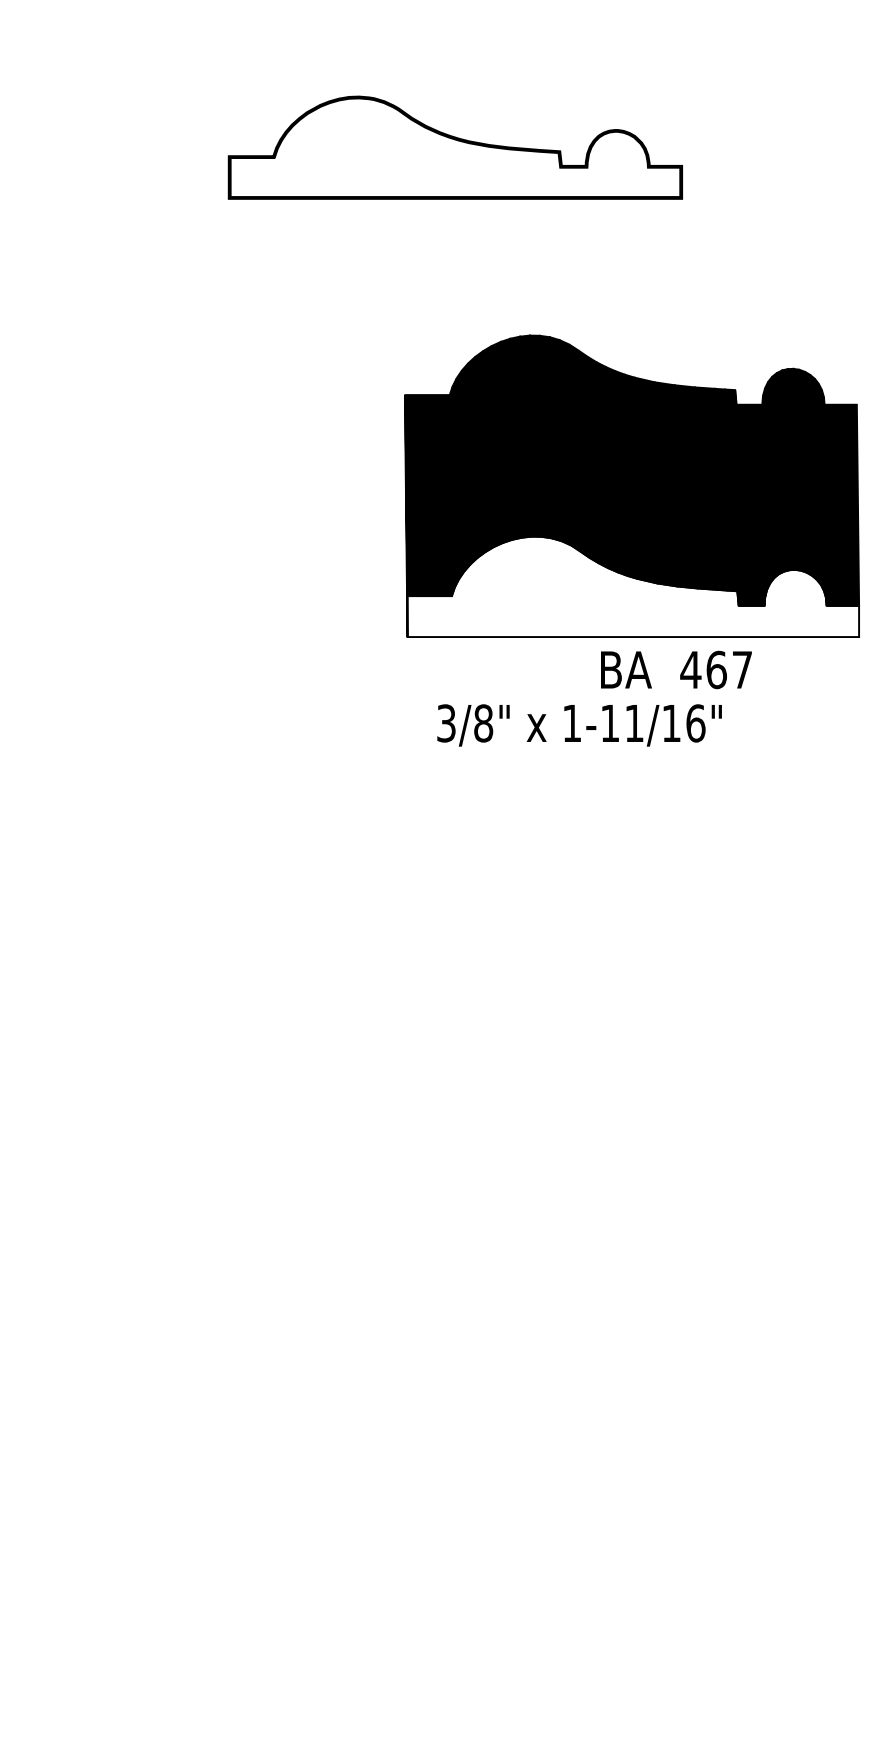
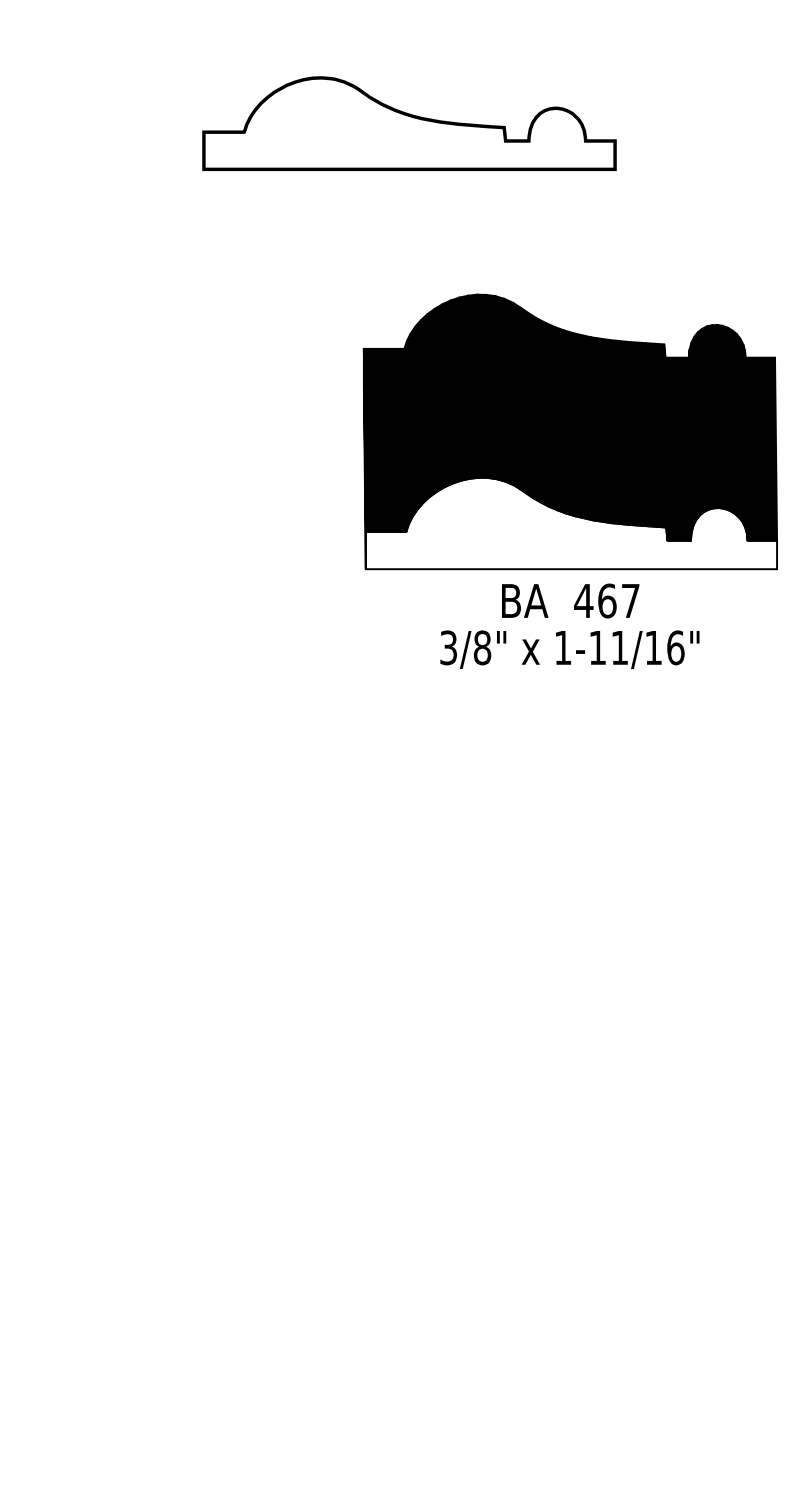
text: (676, 669) -> (570, 600), moved
text: (579, 725) -> (569, 649), moved

